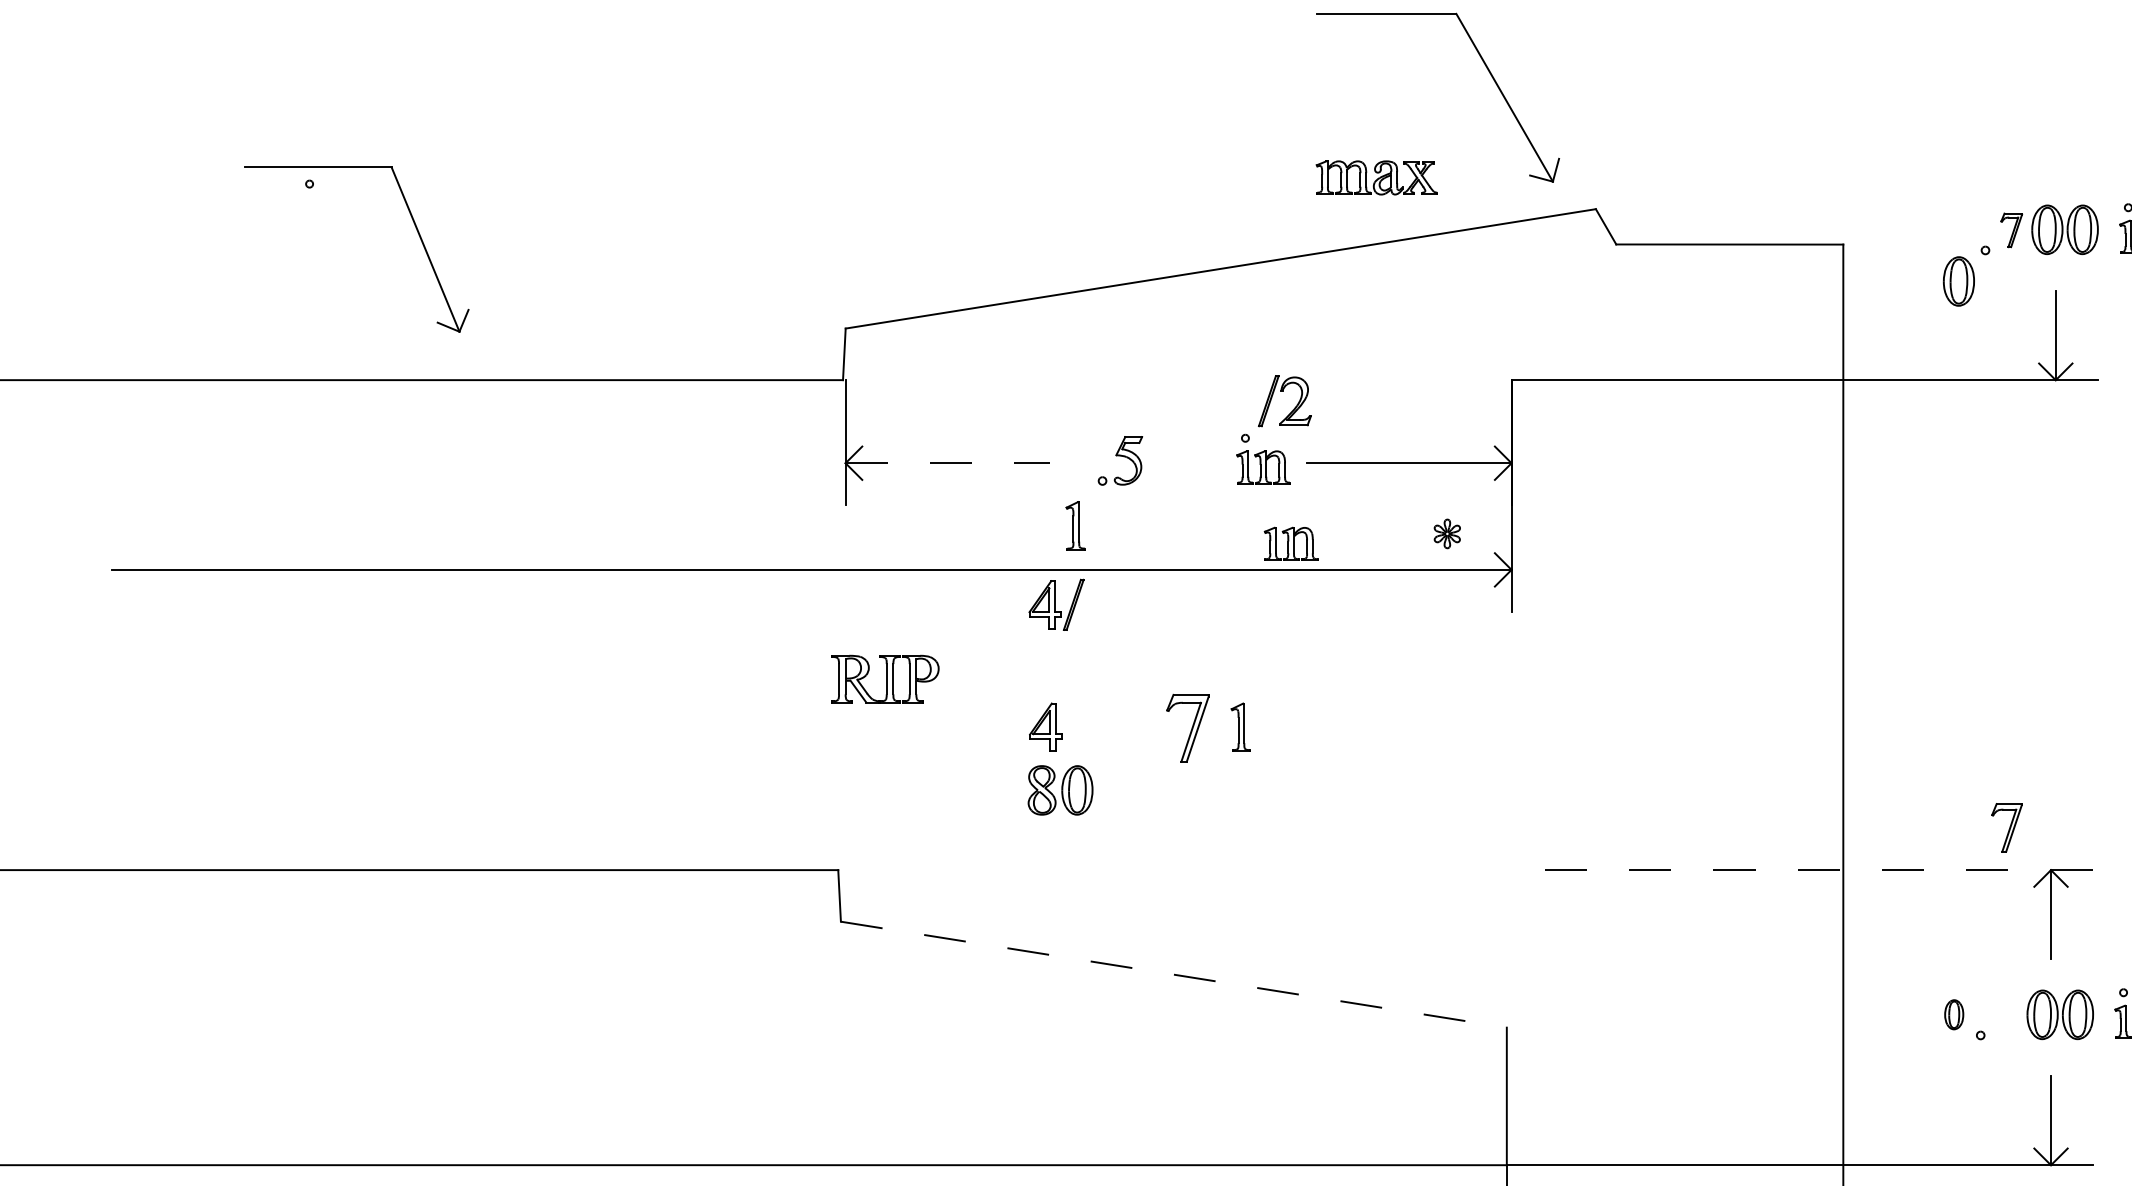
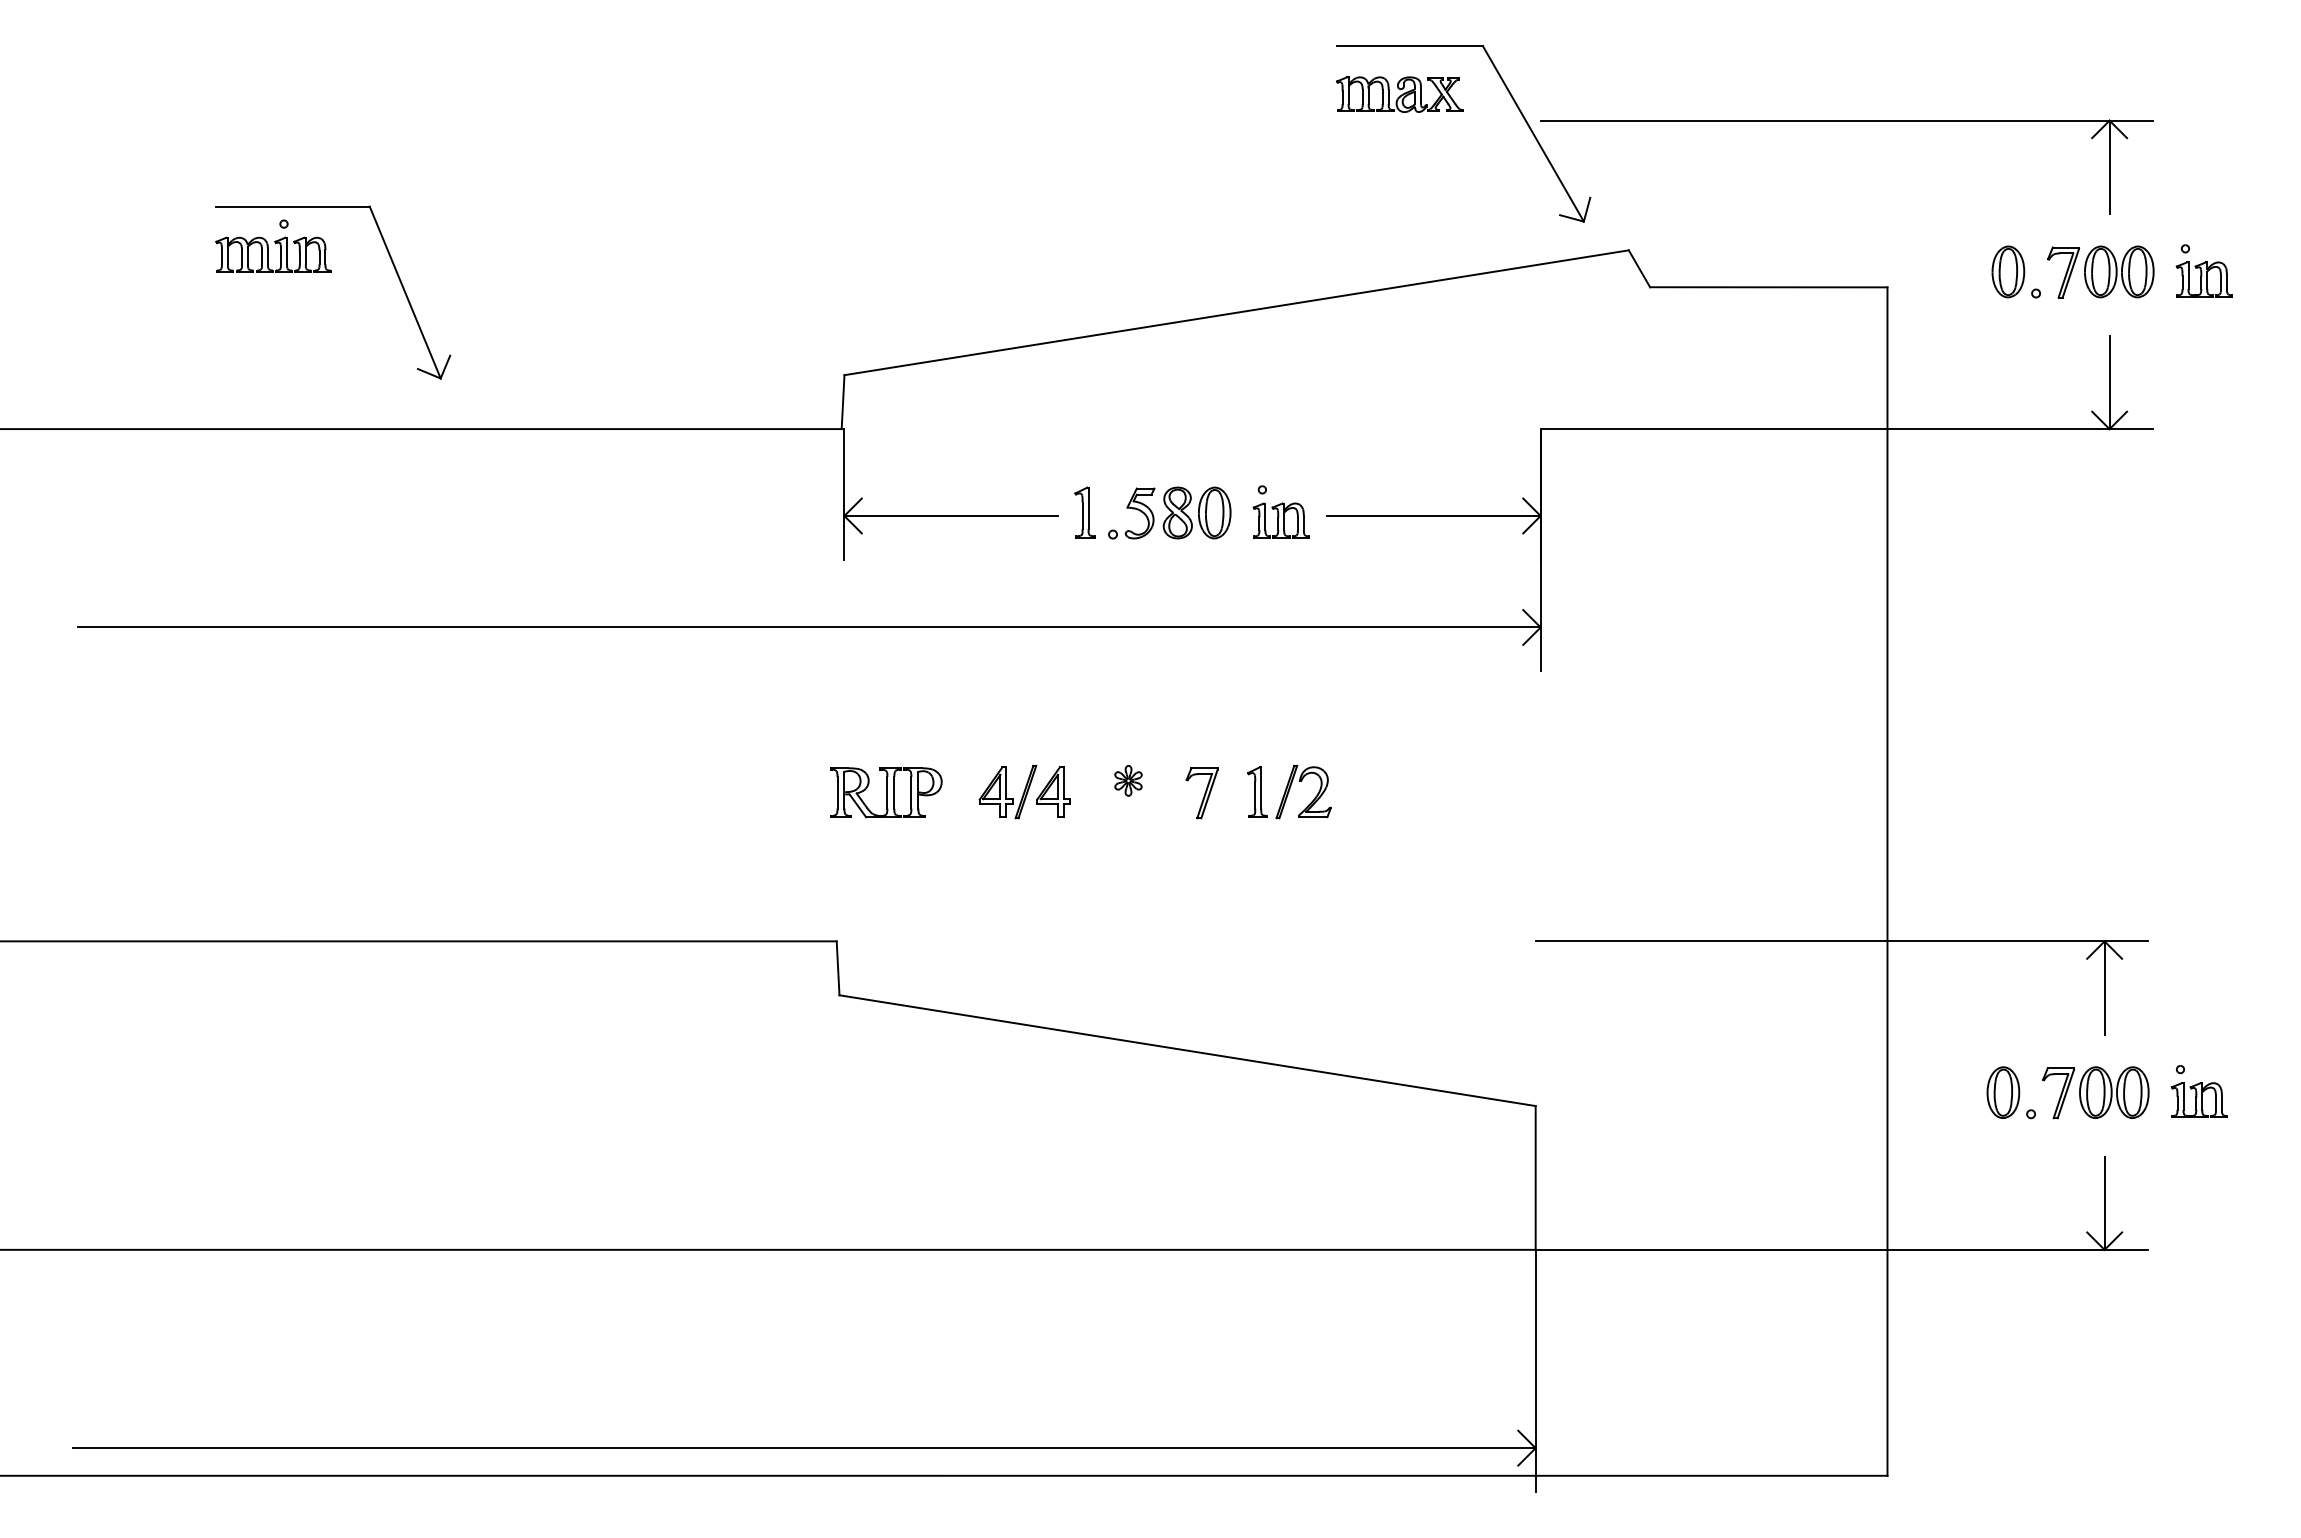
part: (1804, 85) -> (1846, 121), added
part: (1376, 177) -> (1399, 94), moved
part: (299, 213) -> (273, 254), added
part: (2011, 230) -> (2063, 272), size x1.43
part: (1959, 281) -> (2008, 271), moved
part: (1283, 391) -> (1302, 781), moved
line: (948, 462) -> (951, 515), dashed -> solid
part: (1075, 525) -> (1084, 512), moved
part: (1447, 533) -> (1128, 780), moved
part: (1290, 544) -> (1309, 600), removed
part: (1056, 605) -> (1007, 792), moved
part: (885, 678) -> (886, 792), moved
part: (1187, 728) -> (1201, 793), size x0.71
part: (1059, 789) -> (1196, 512), moved
part: (2006, 828) -> (2058, 1093), moved
line: (1799, 870) -> (1841, 941), dashed -> solid
line: (1174, 974) -> (1188, 1050), dashed -> solid
part: (1954, 1014) -> (2003, 1092), size x1.67

